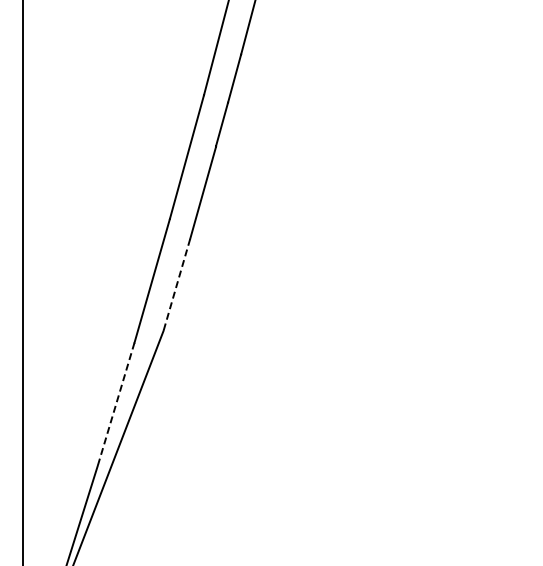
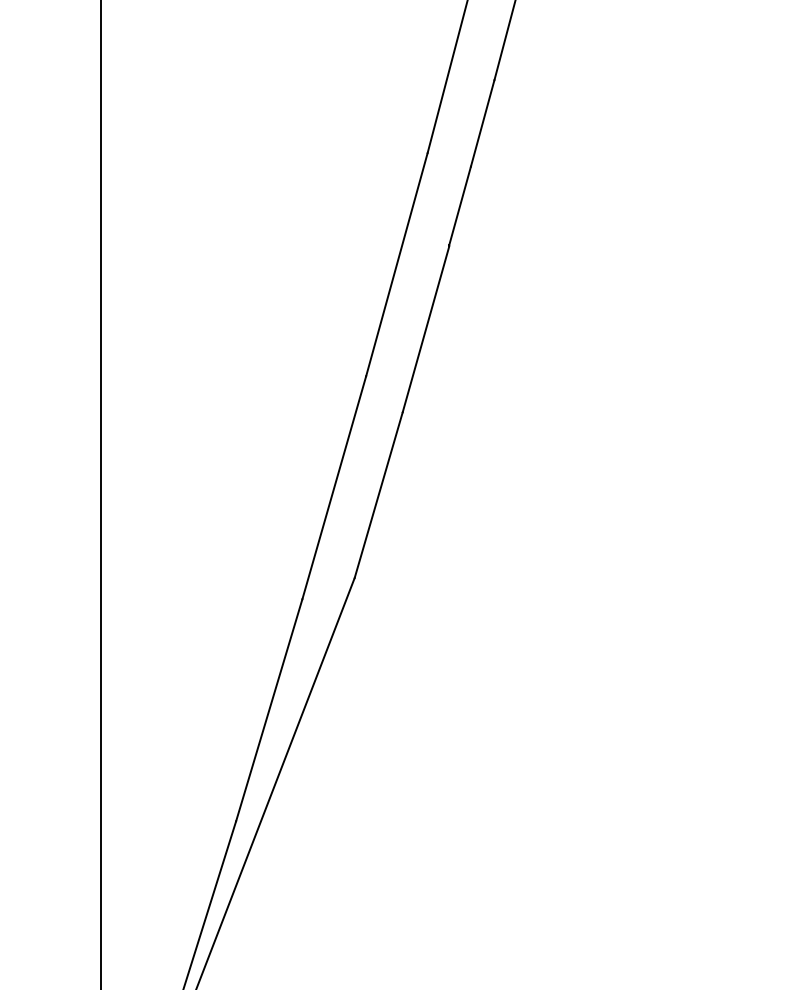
line: (176, 284) -> (378, 494), dashed -> solid
line: (116, 404) -> (269, 710), dashed -> solid

